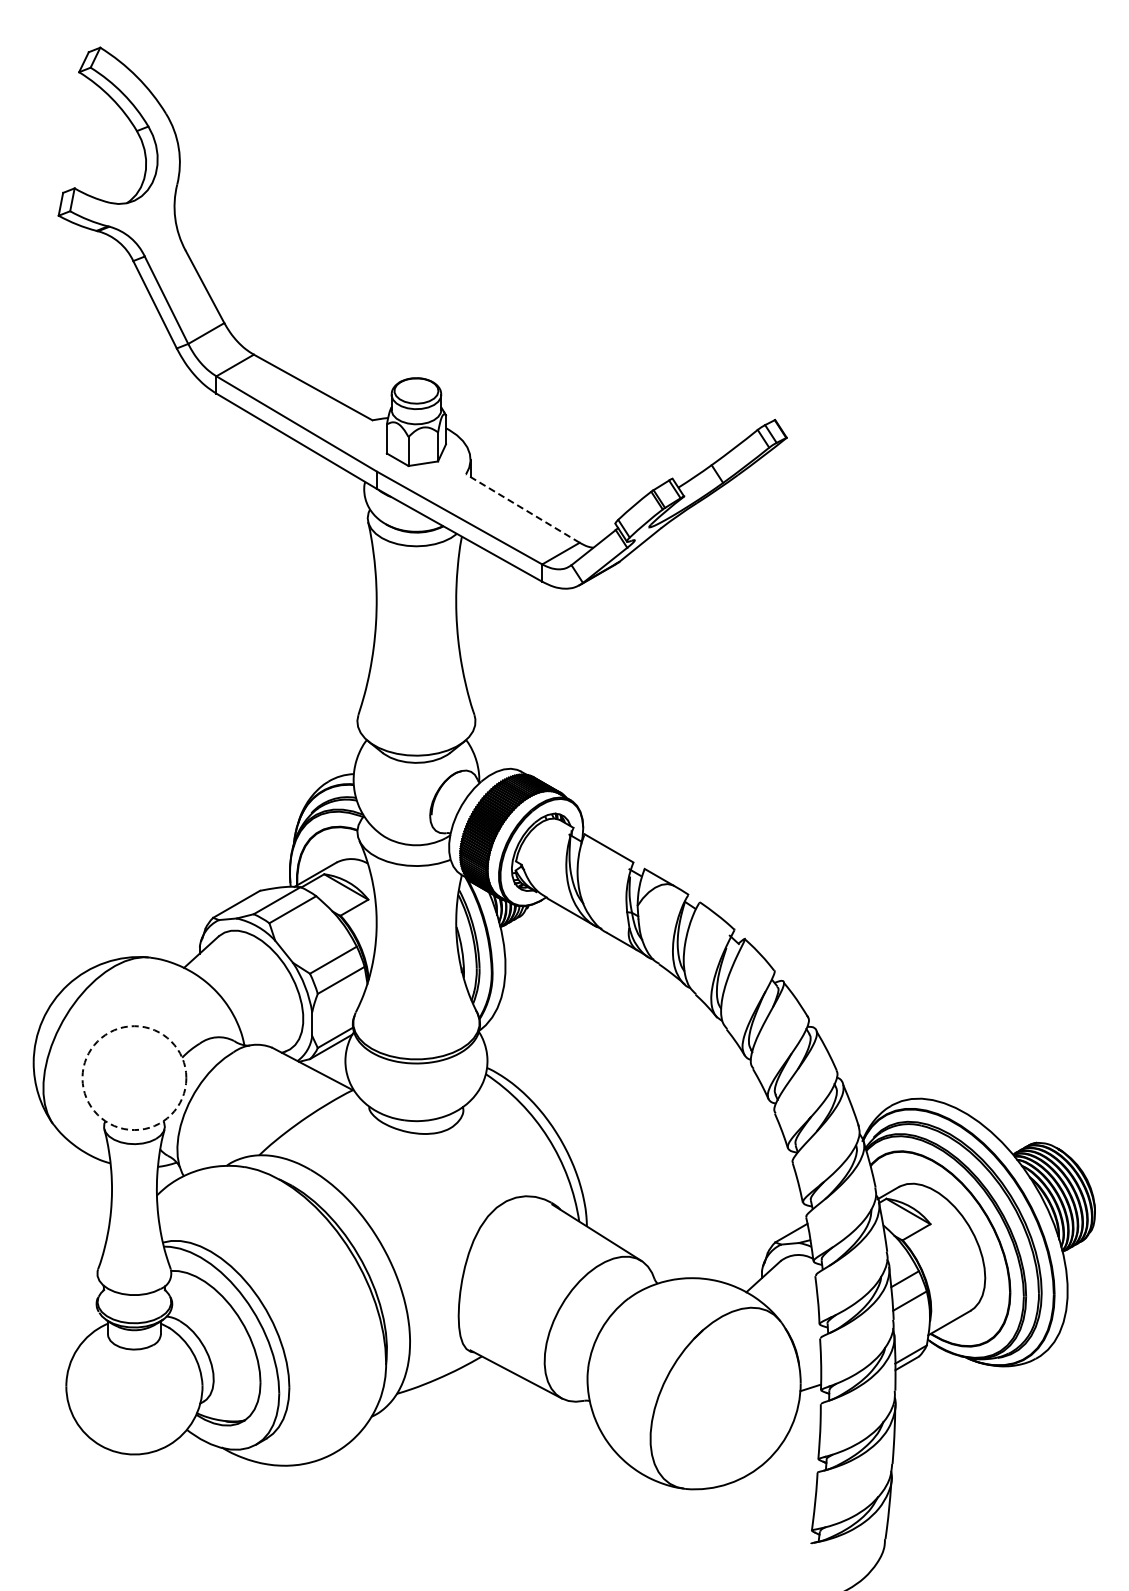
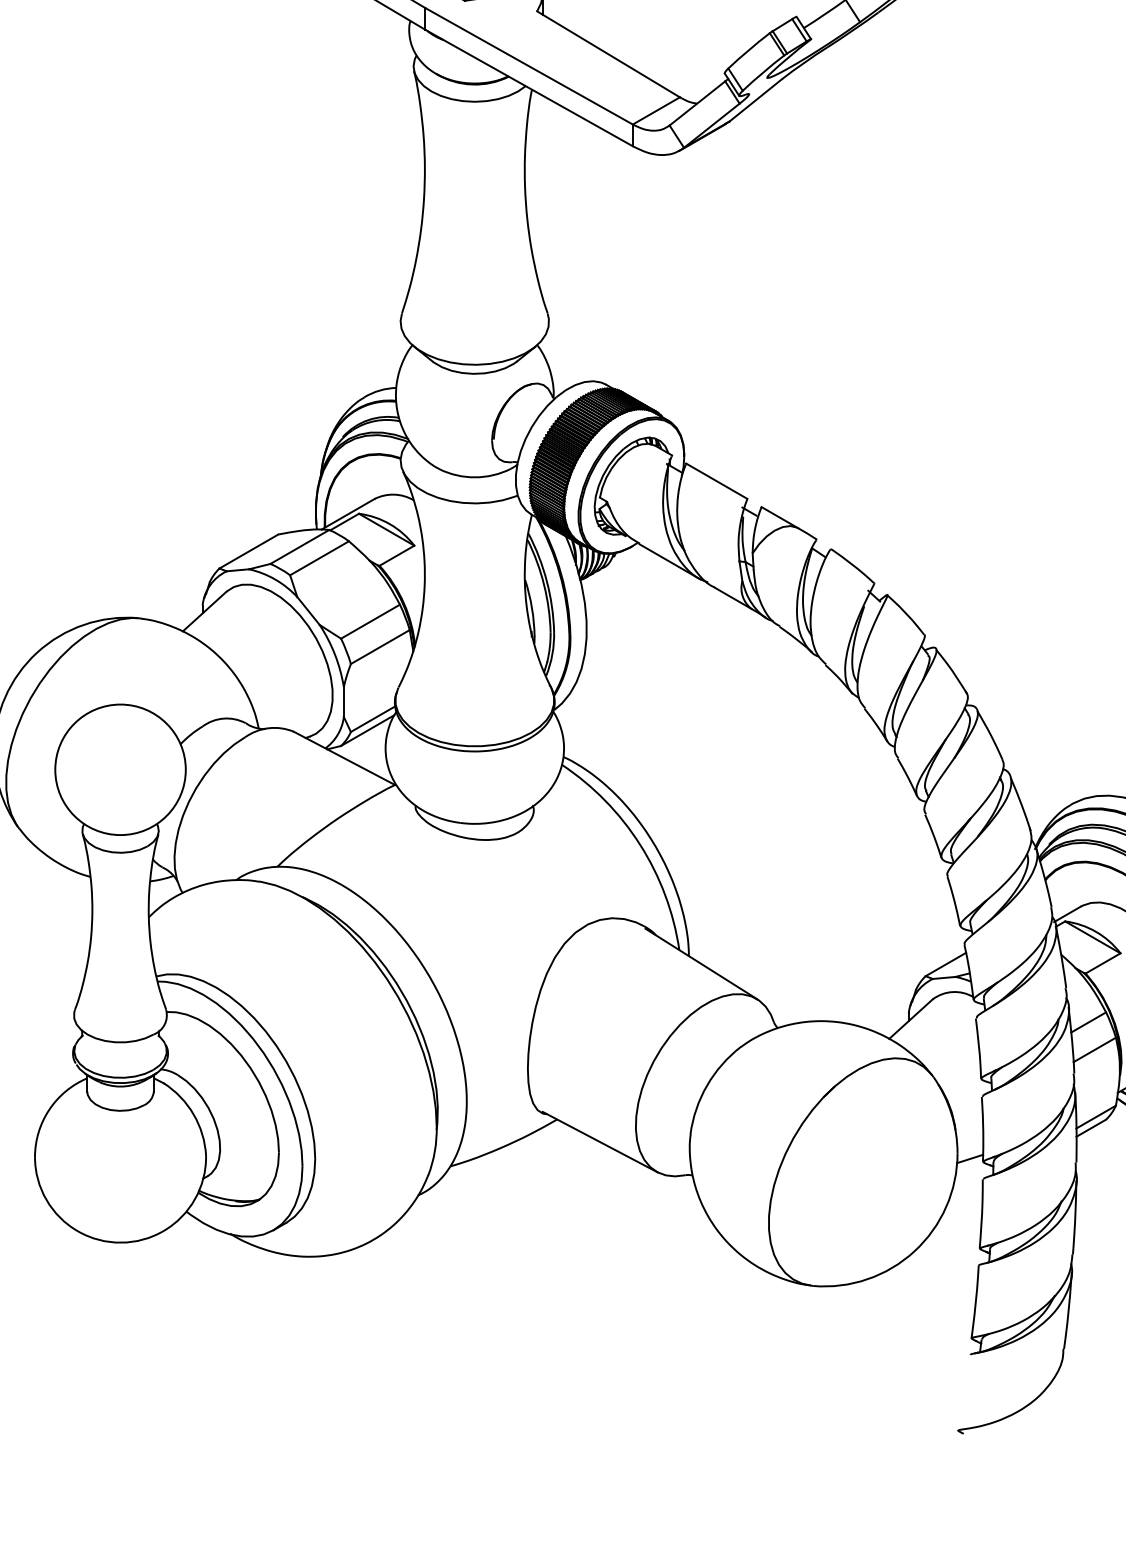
line: (522, 508) -> (608, 54), dashed -> solid
circle: (134, 1078) -> (120, 770), dashed -> solid

